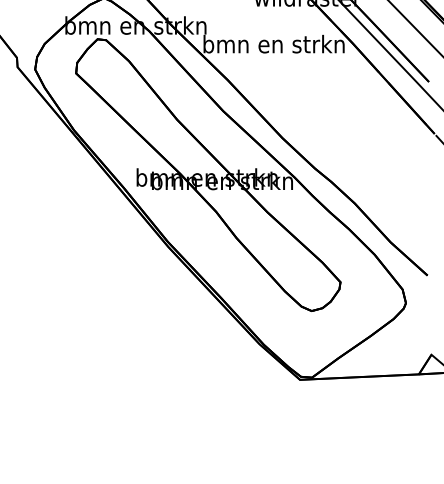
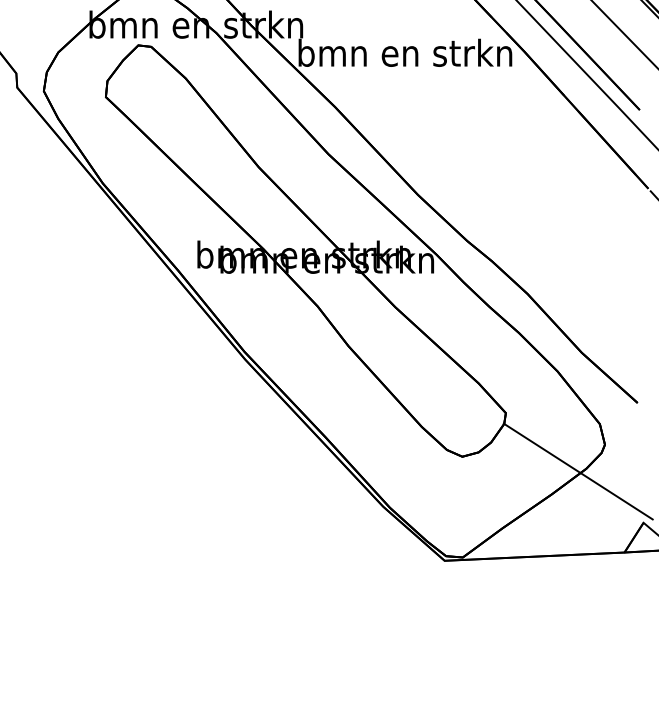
line: (388, 320) -> (578, 470), added

